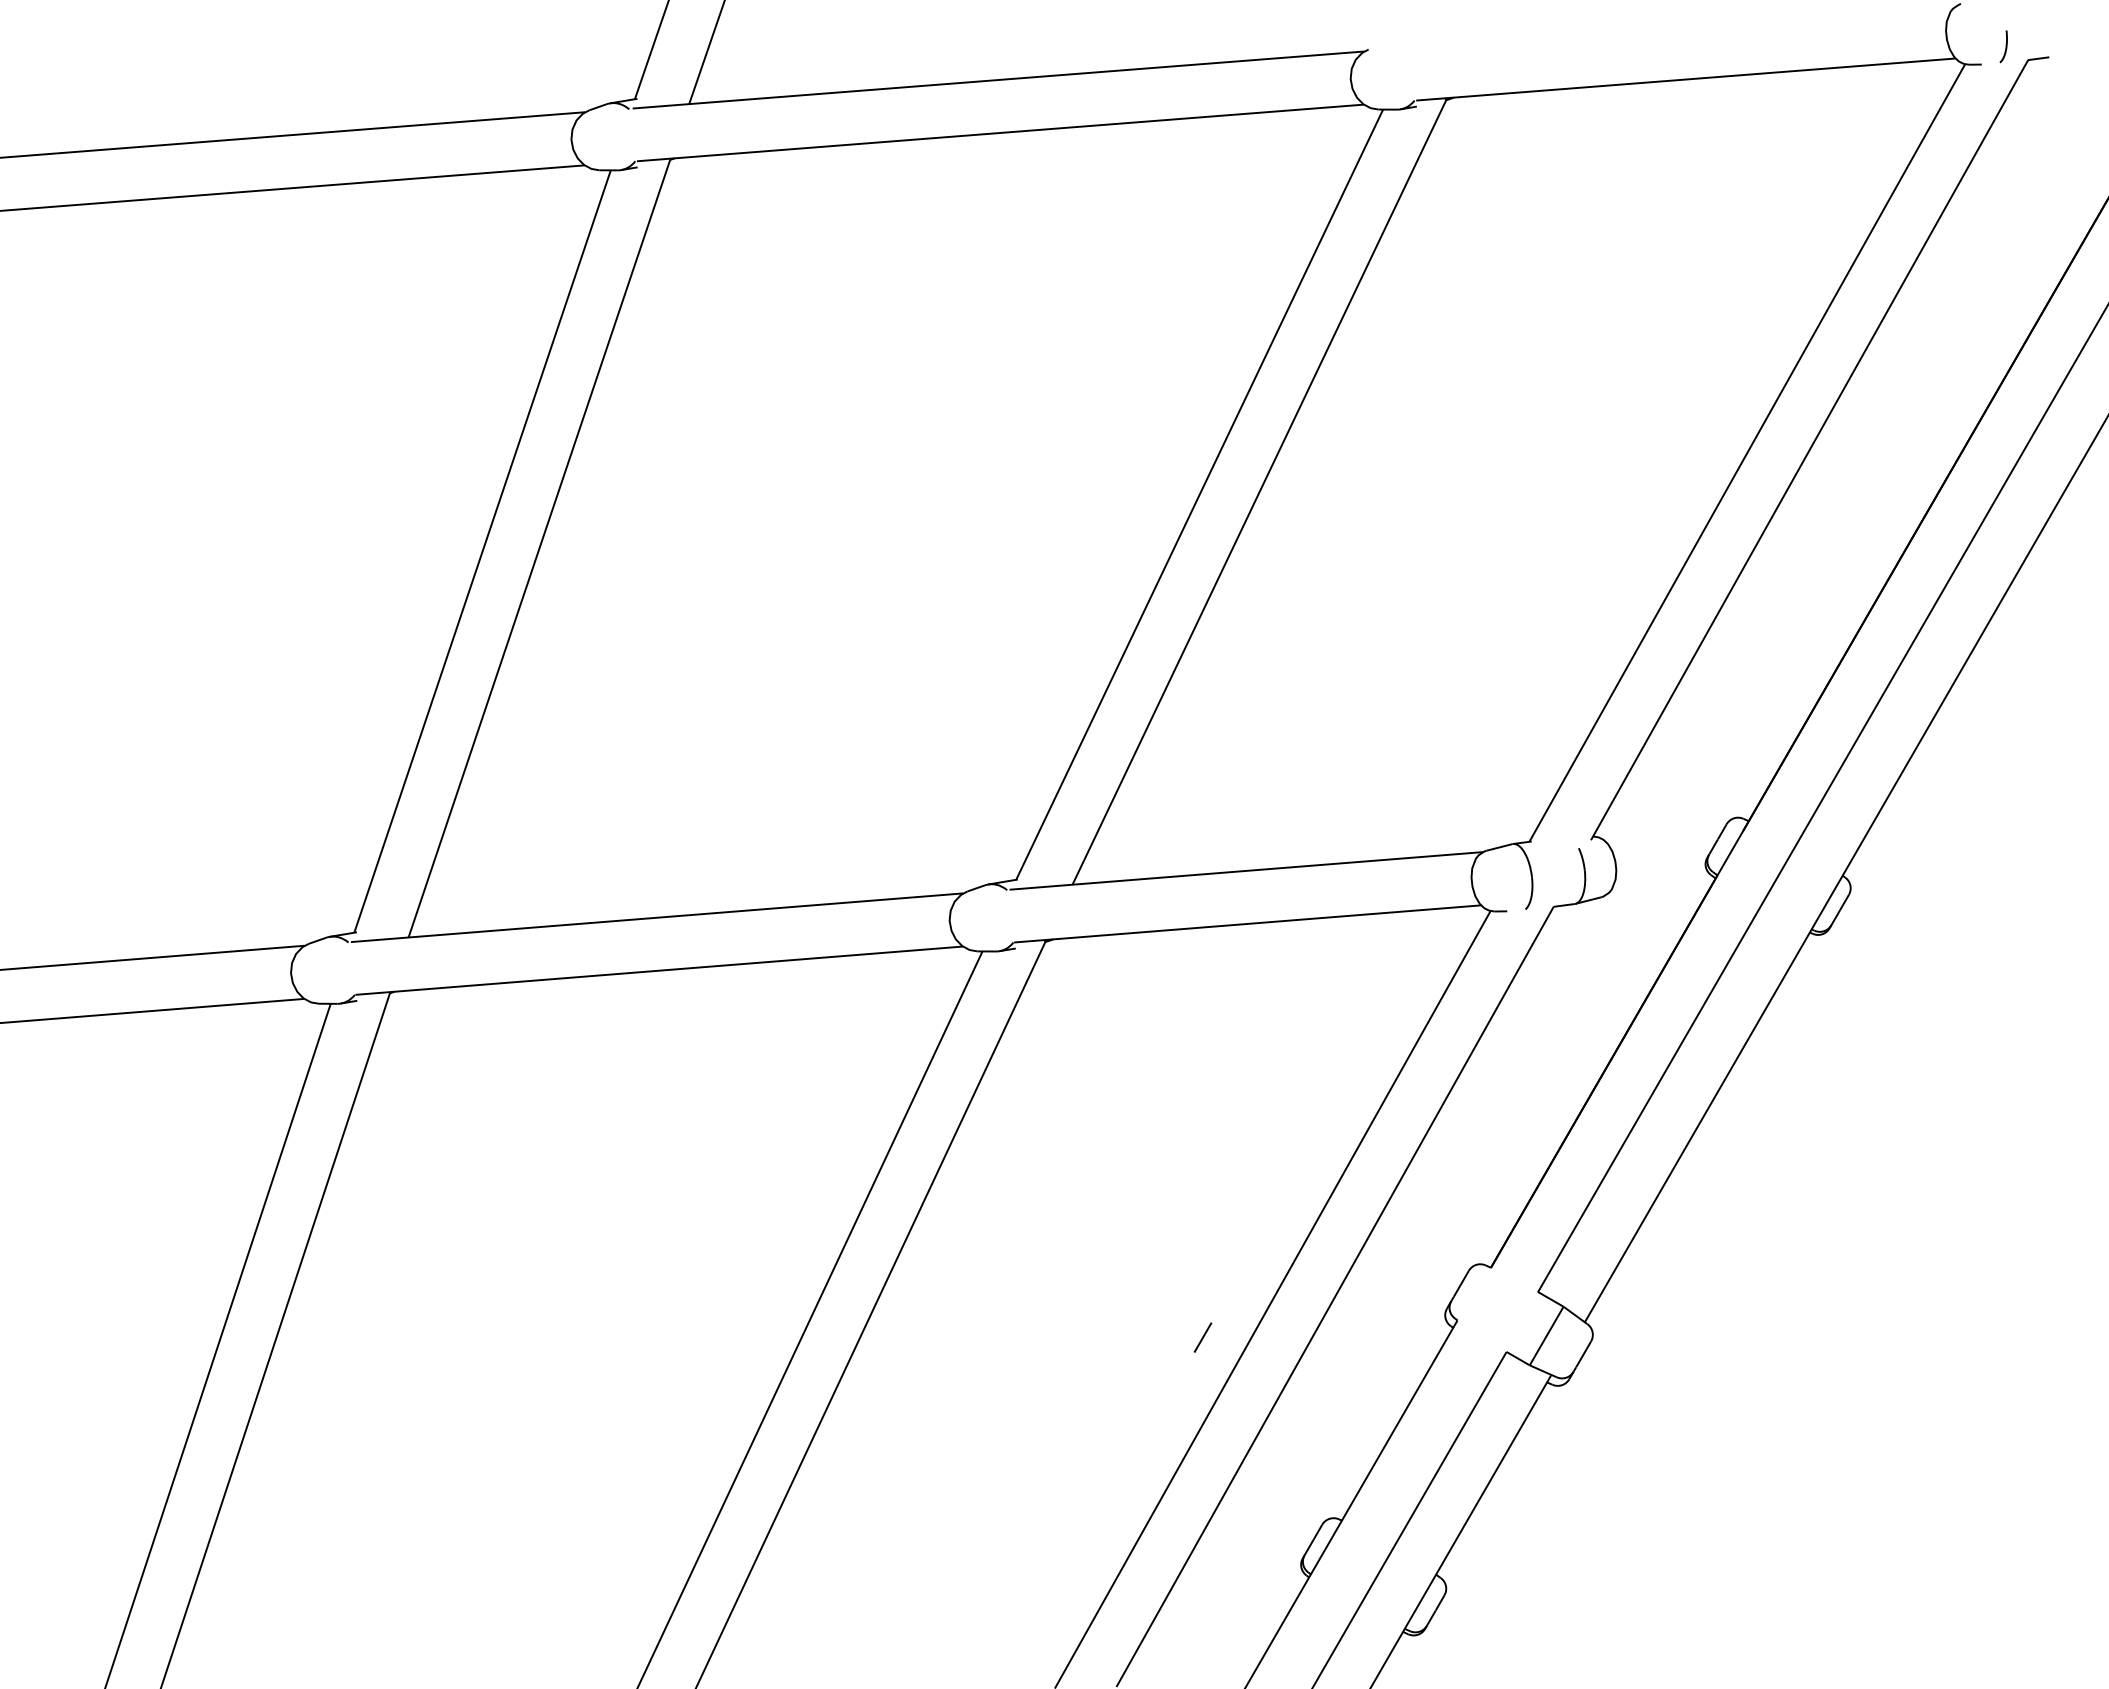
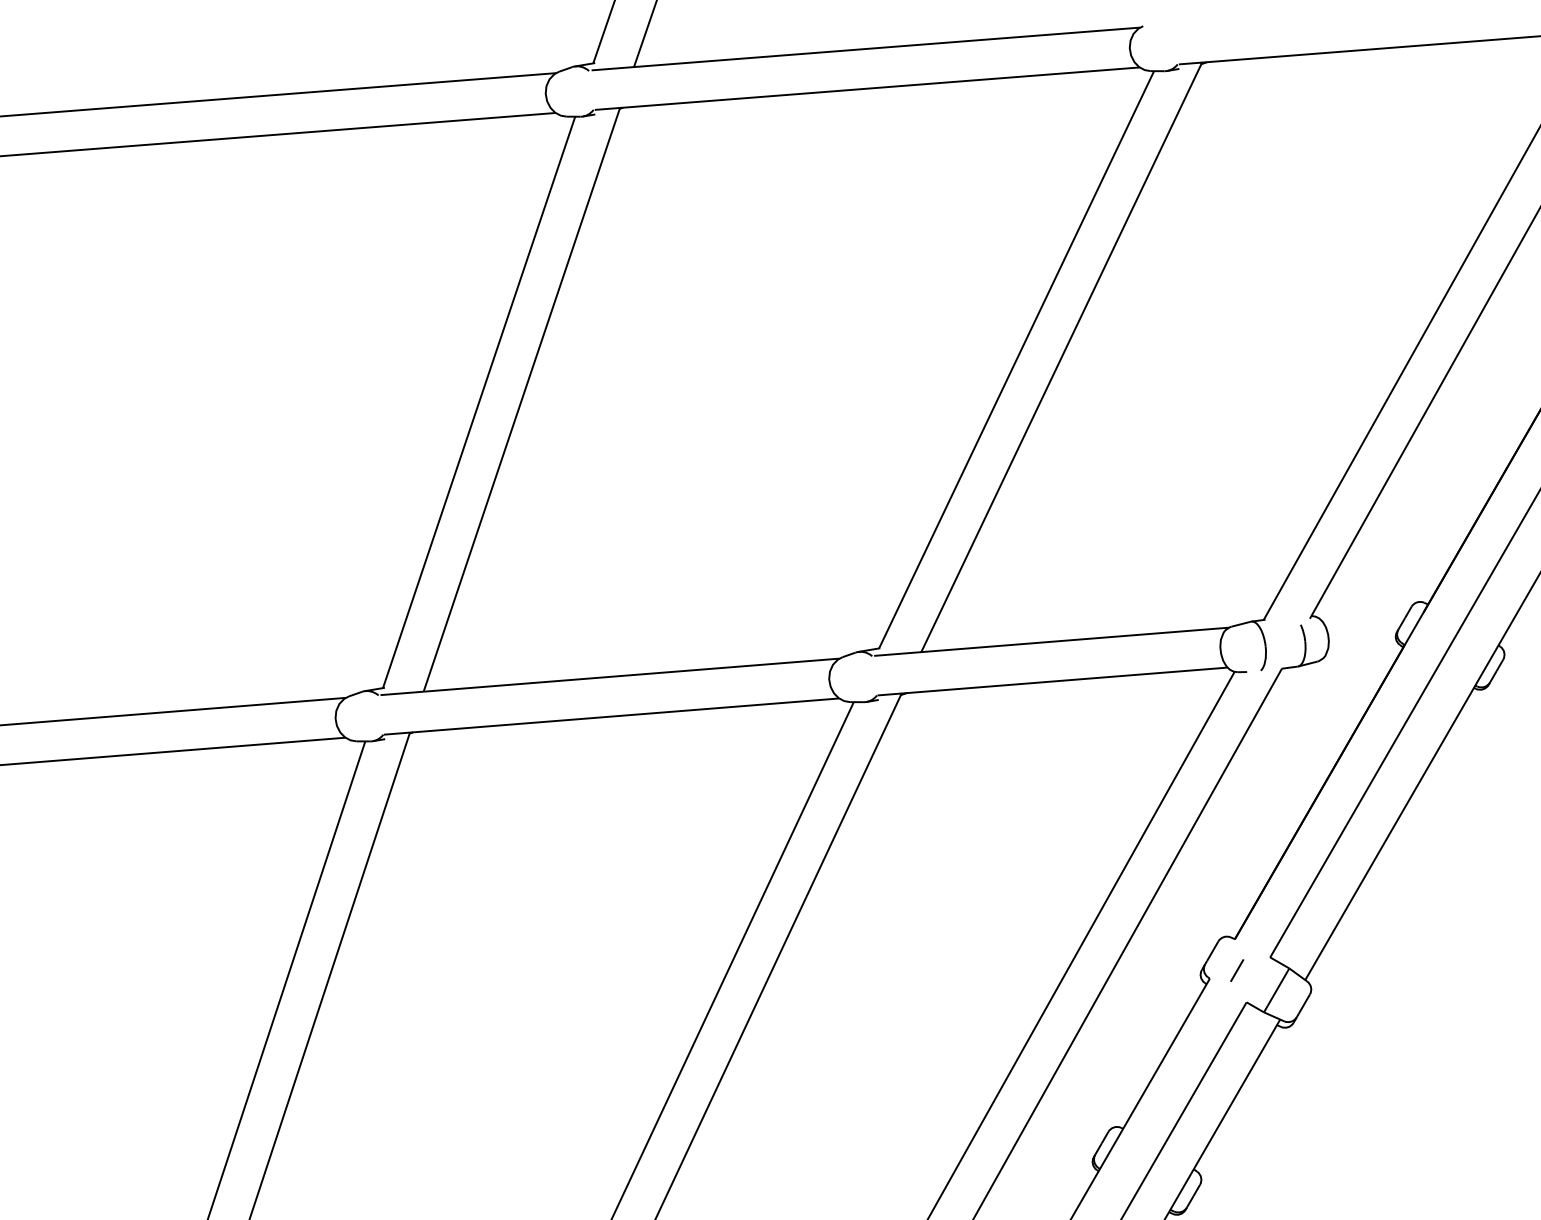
line: (1202, 1337) -> (1236, 970), moved

